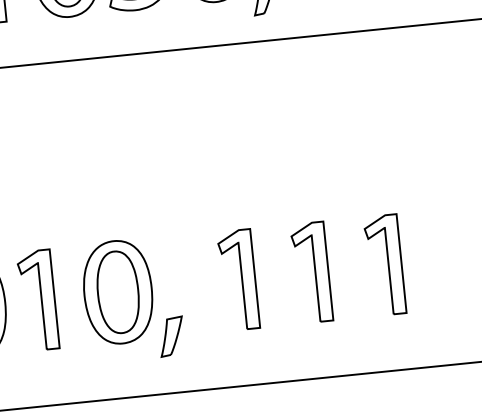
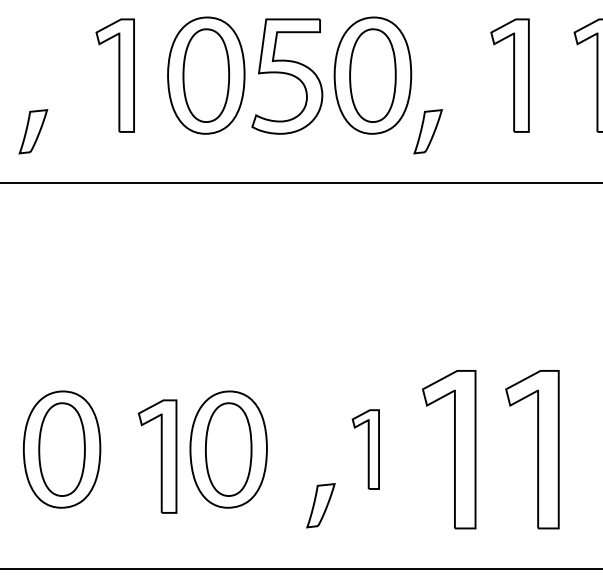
part: (385, 265) -> (532, 449), size x1.4
part: (311, 272) -> (448, 449), size x1.4
part: (238, 280) -> (365, 449), size x0.7
part: (38, 300) -> (157, 456), moved
part: (171, 336) -> (320, 505), moved

